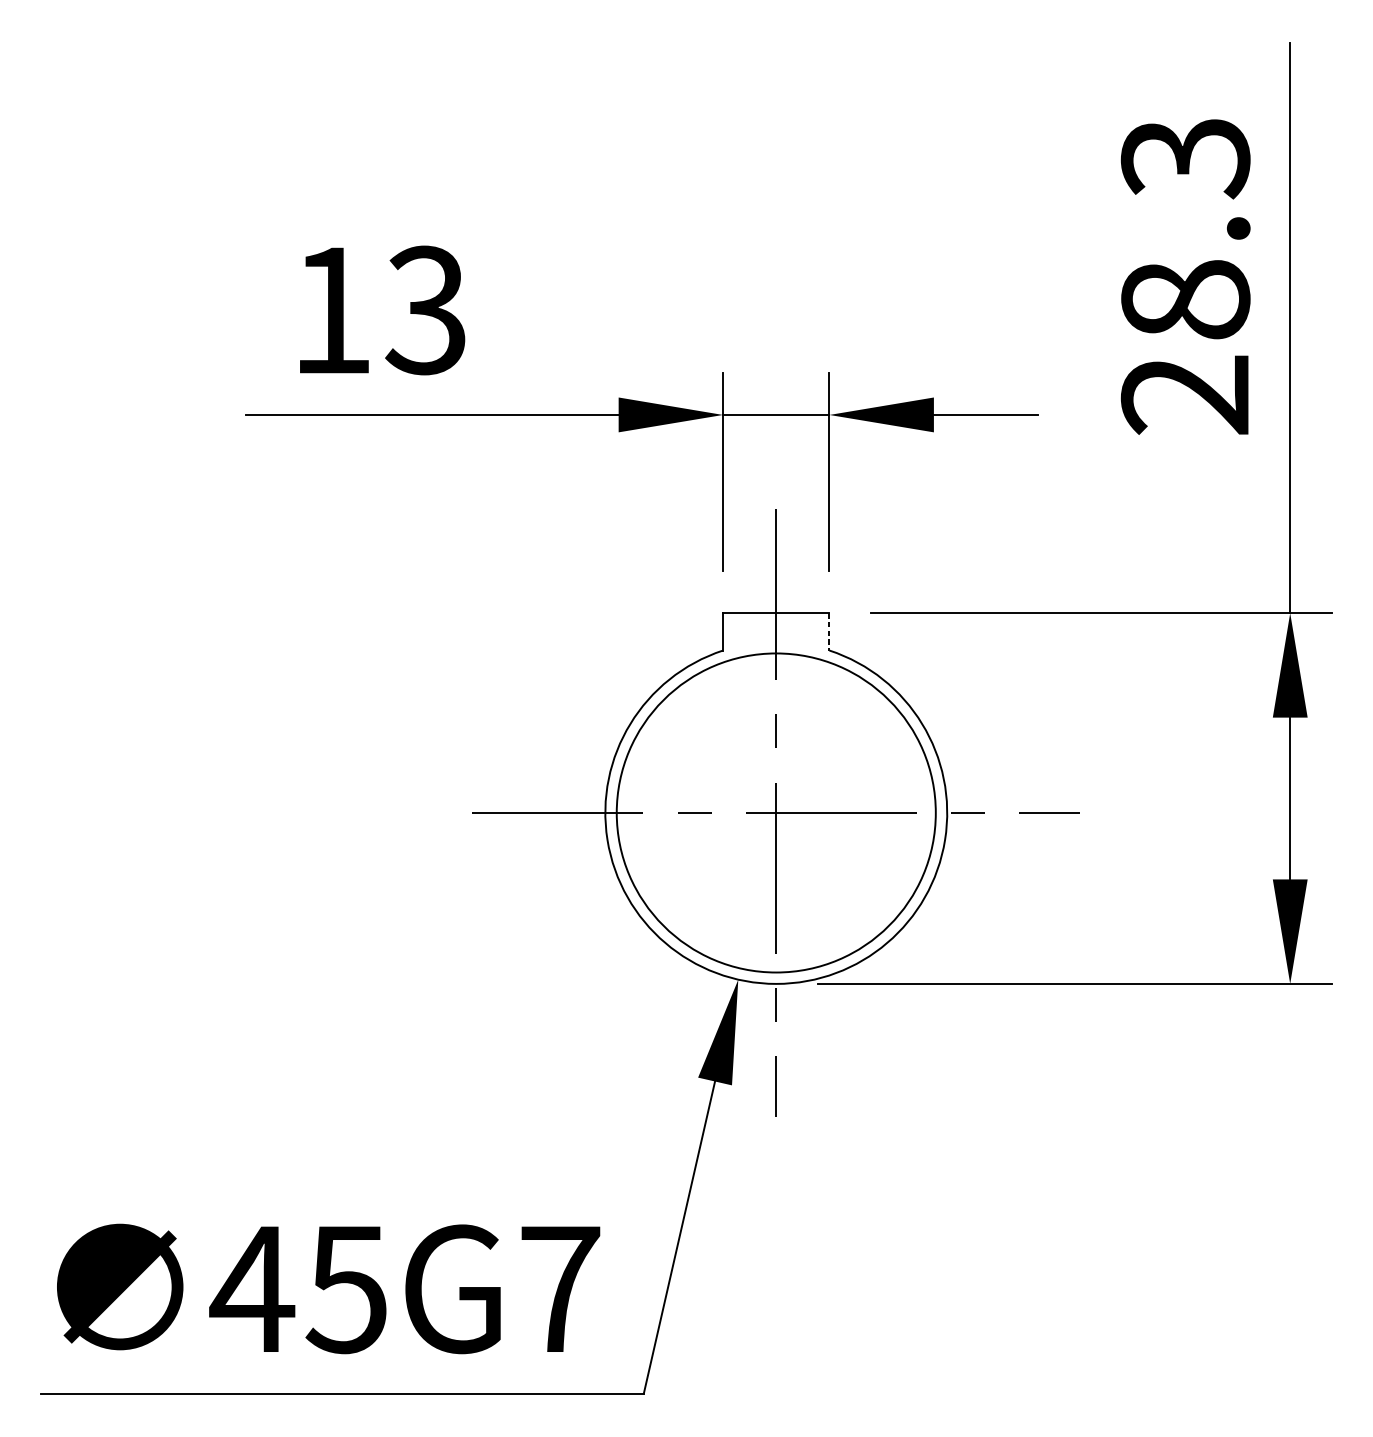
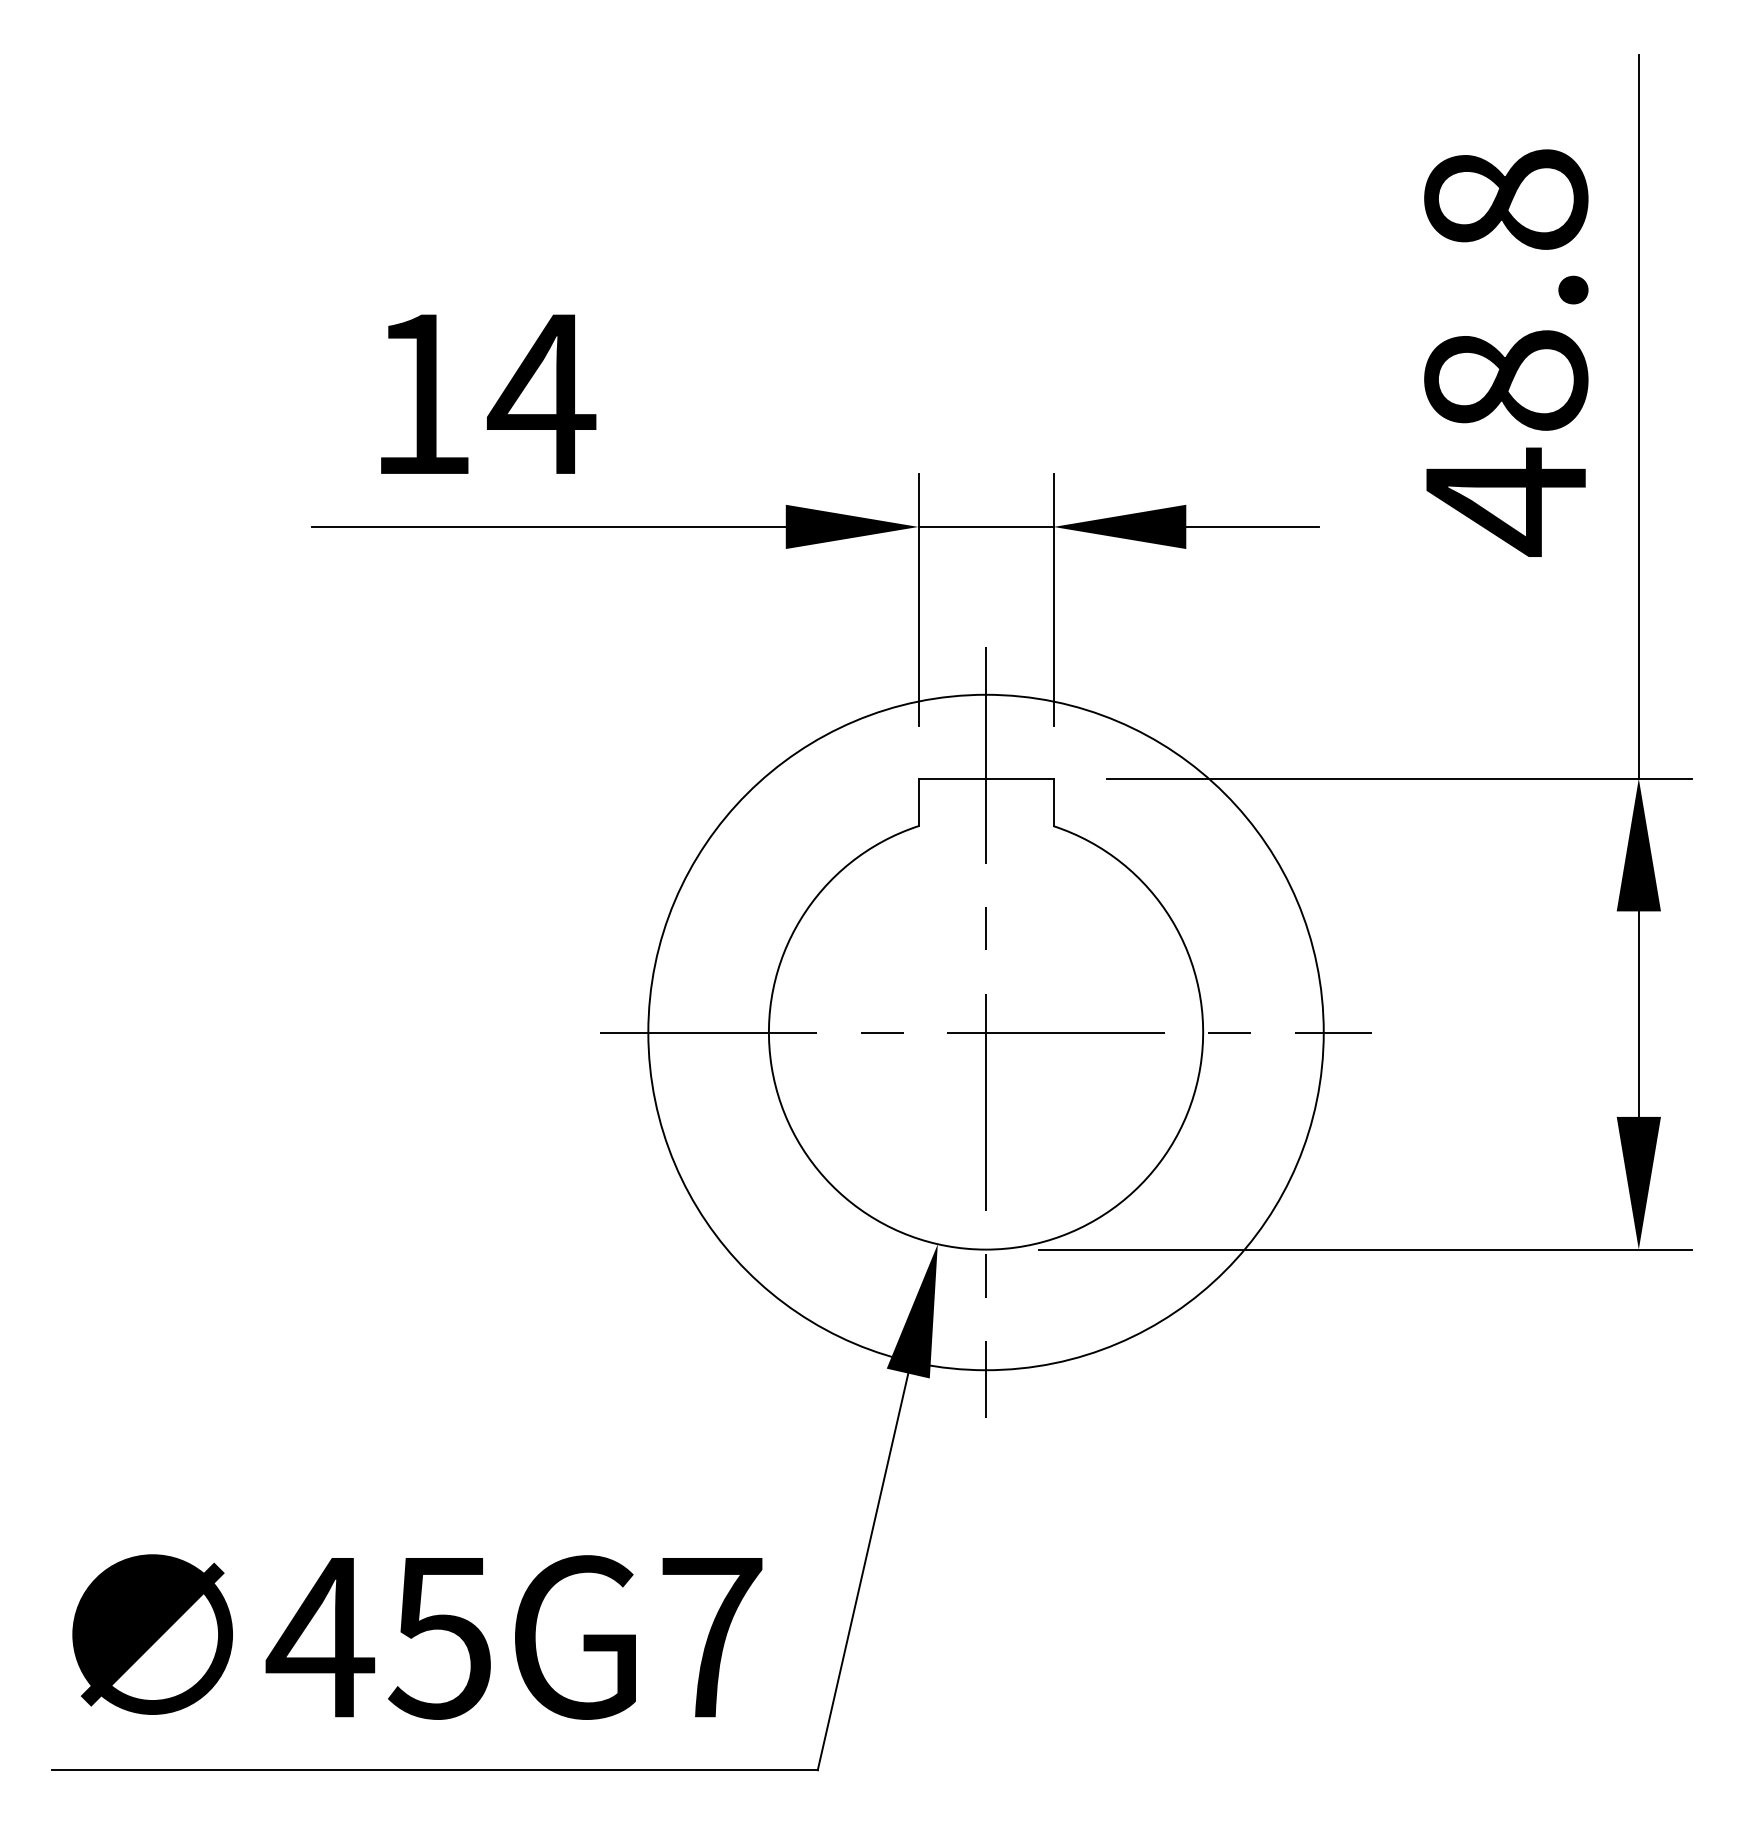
text: (1185, 277) -> (1505, 352), 28.3 -> 48.8
text: (426, 309) -> (541, 393), 13 -> 14
line: (829, 631) -> (1053, 802), dashed -> solid
circle: (775, 812) -> (985, 1032), size x1.67

